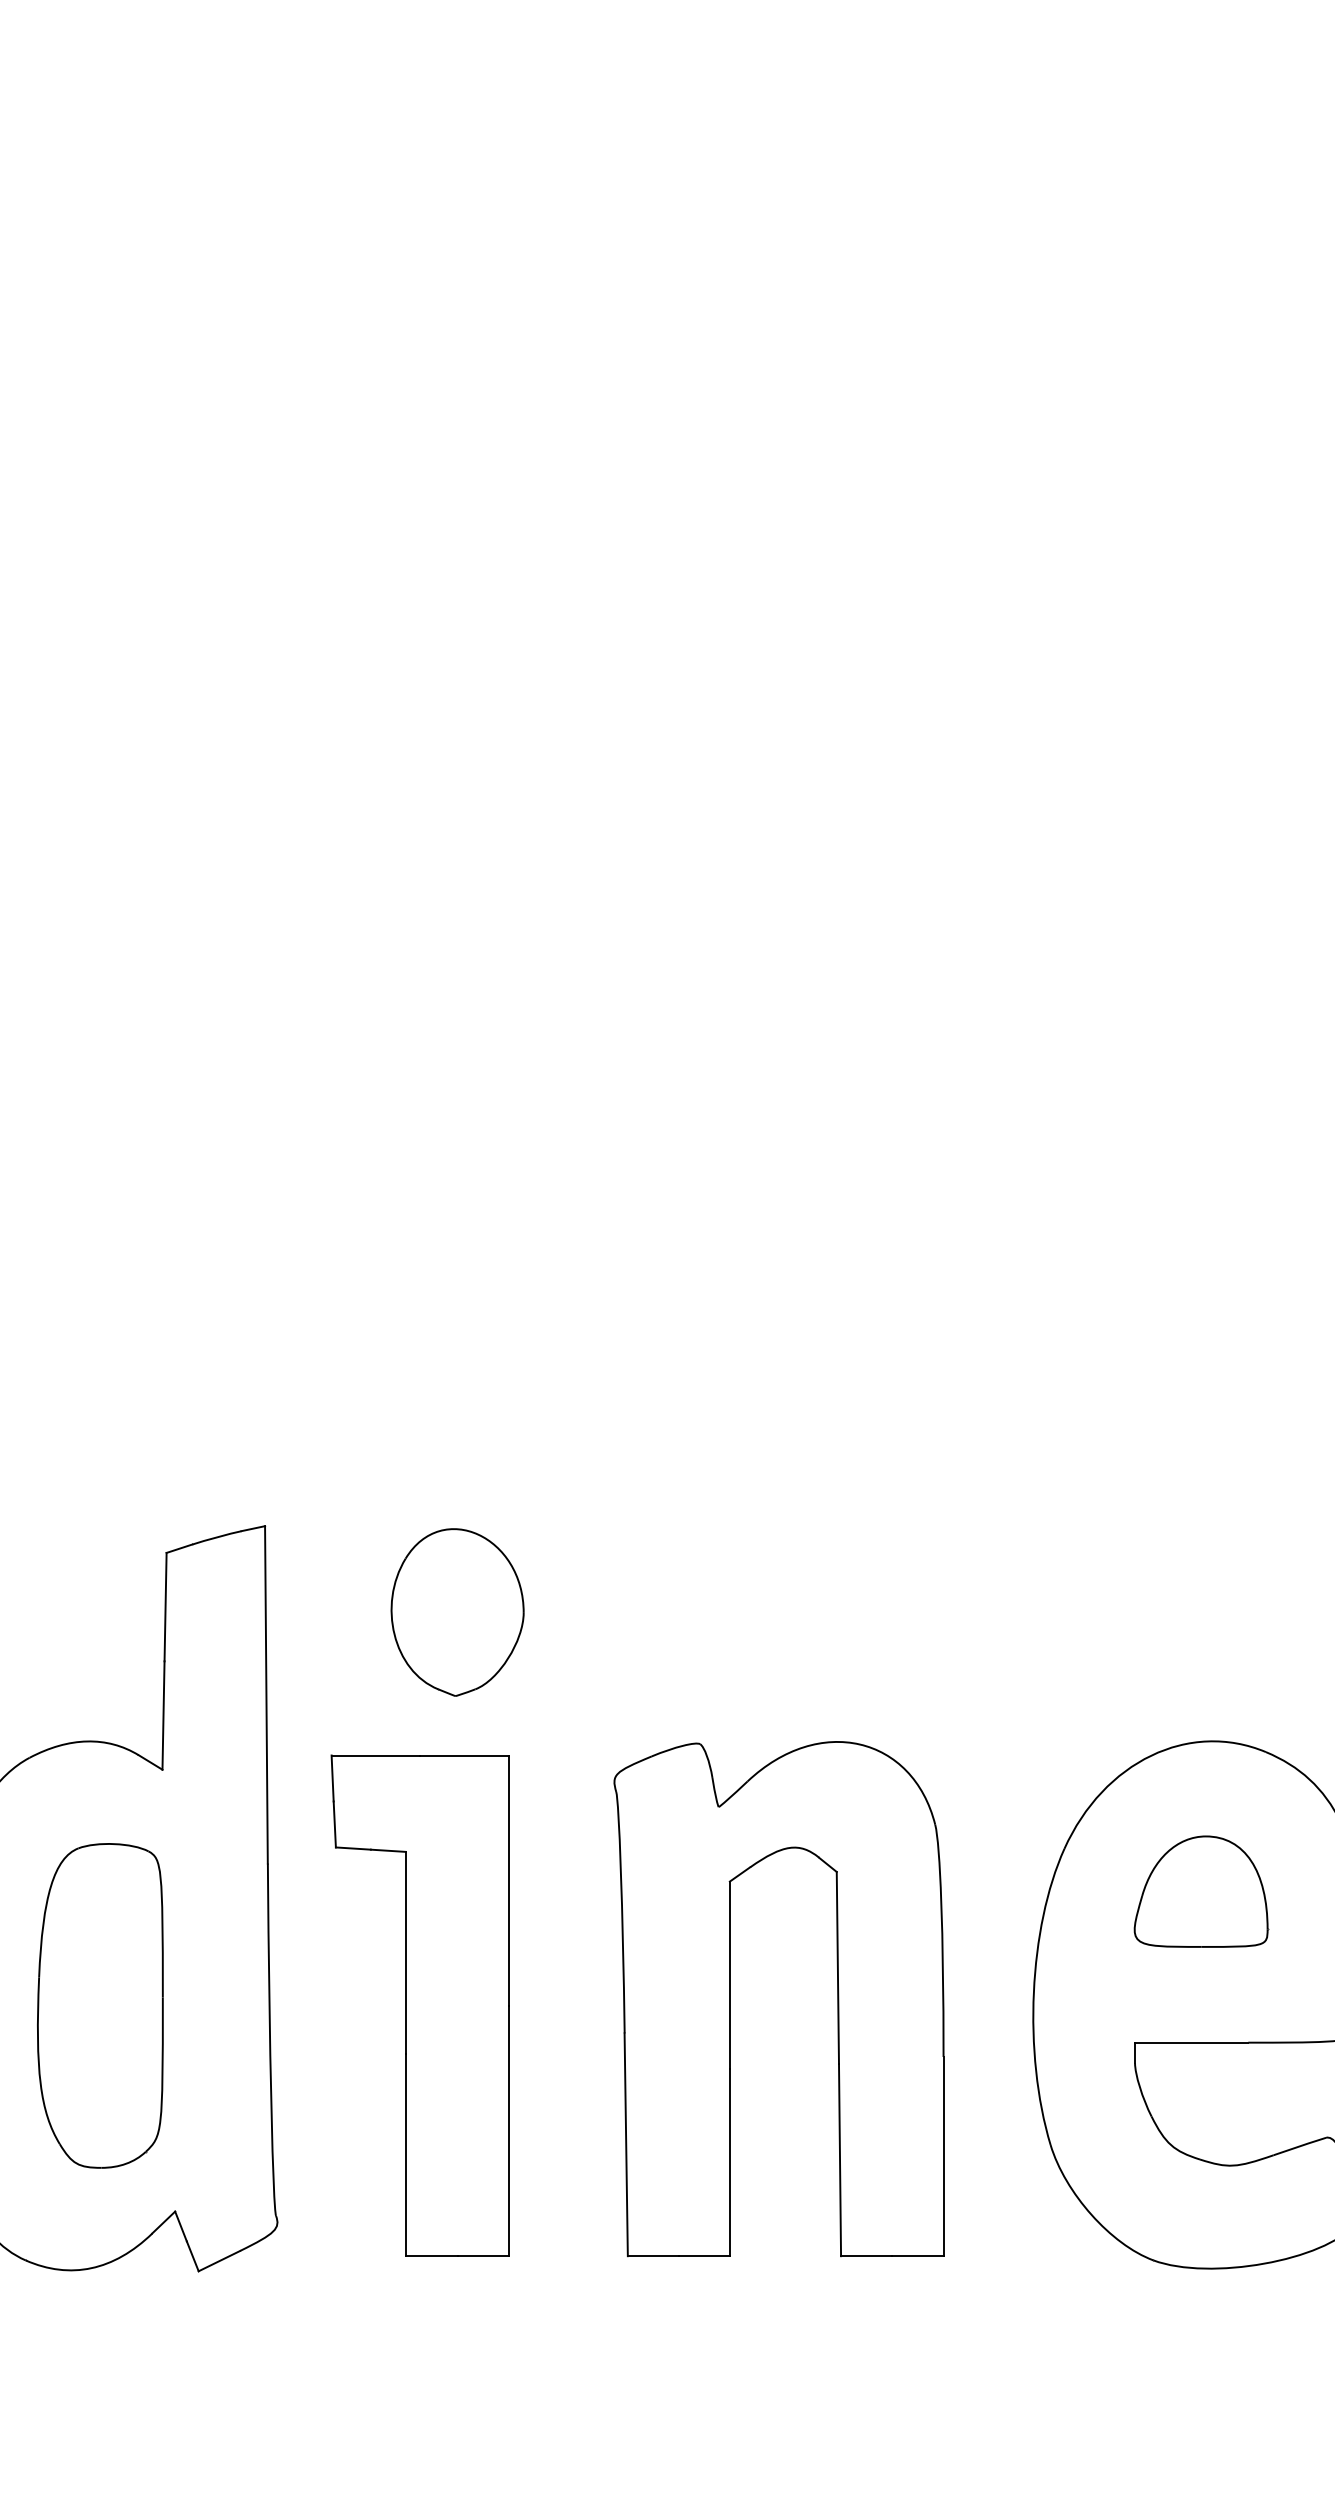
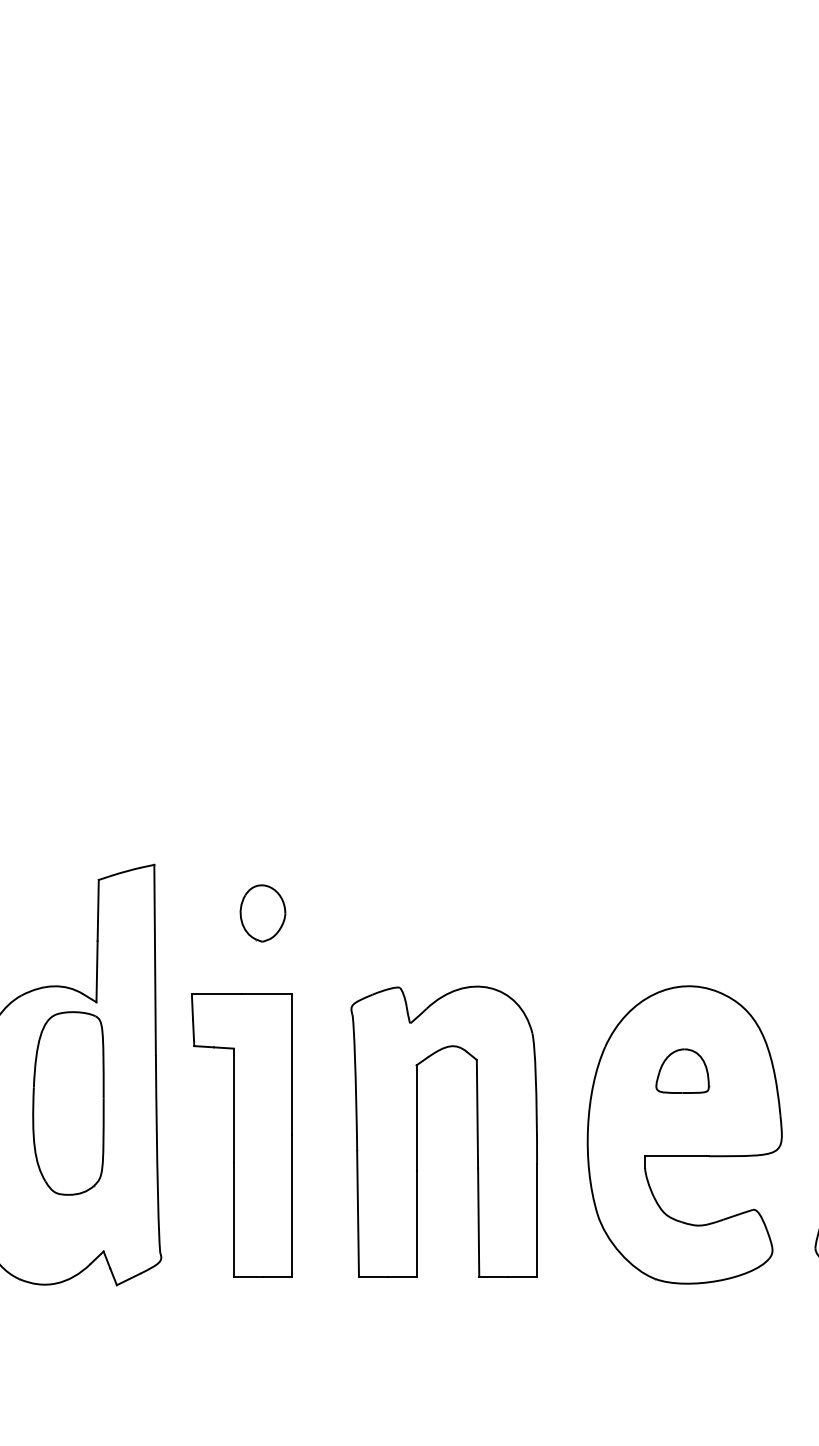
part: (456, 1612) -> (262, 913), size x0.6
part: (1201, 1892) -> (682, 1071), size x0.7
part: (100, 2005) -> (68, 1103), moved

